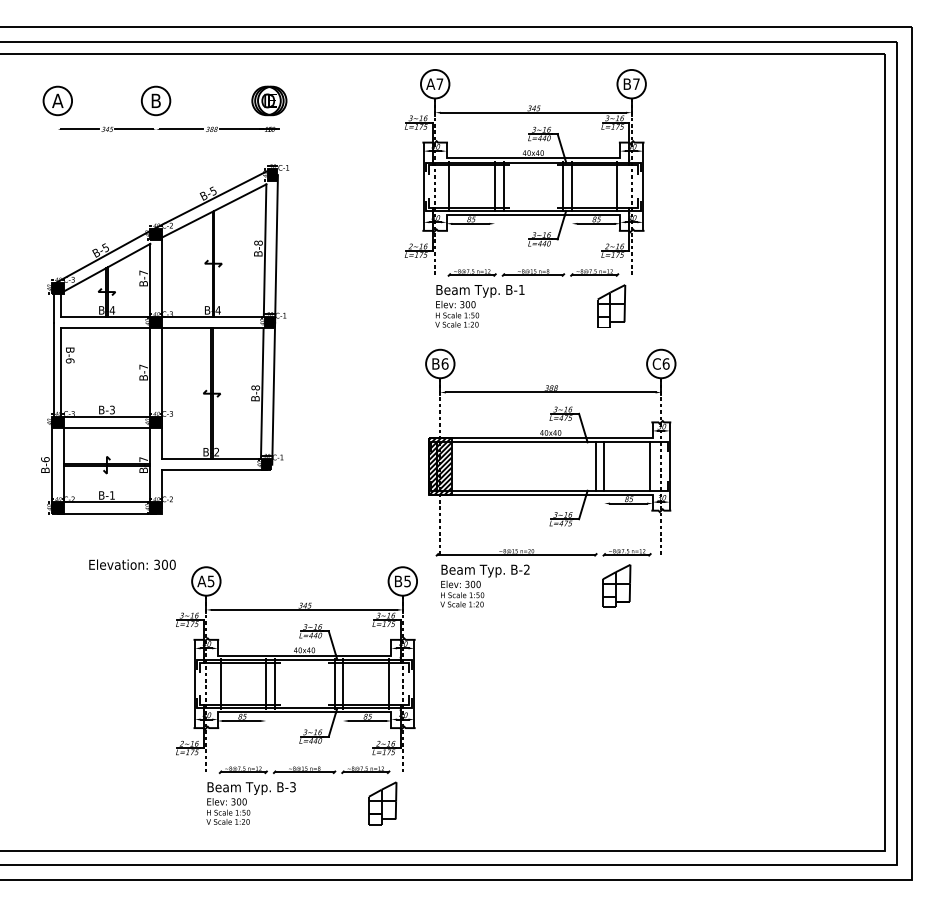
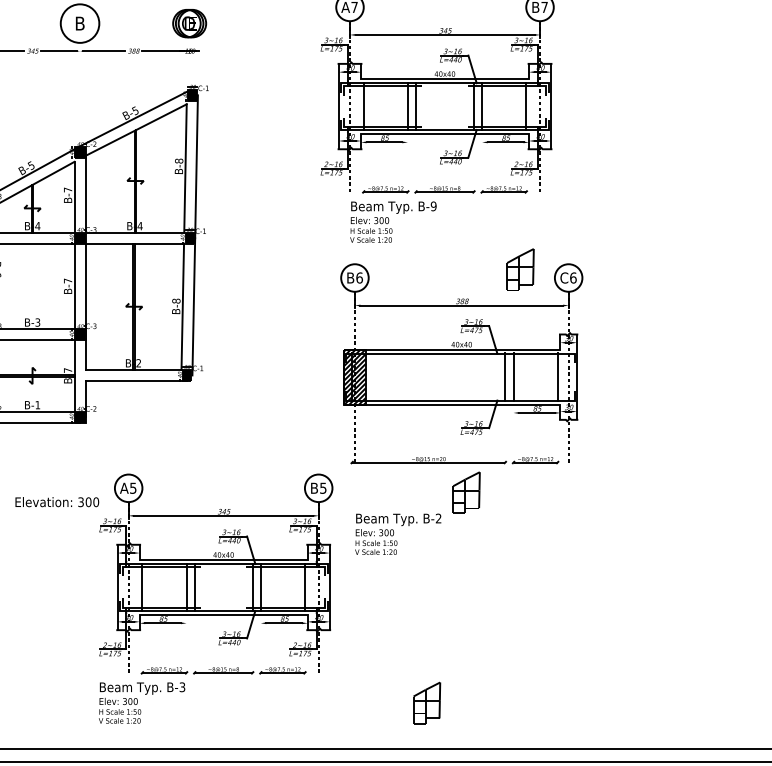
circle: (155, 100) -> (79, 23), size x1.4
text: (521, 289) -> (433, 205), B-1 -> B-9
part: (611, 305) -> (520, 268), moved
text: (132, 564) -> (57, 501), moved
text: (484, 585) -> (397, 533), moved
part: (616, 585) -> (466, 492), moved
text: (250, 803) -> (141, 703), moved
part: (382, 803) -> (426, 703), moved

